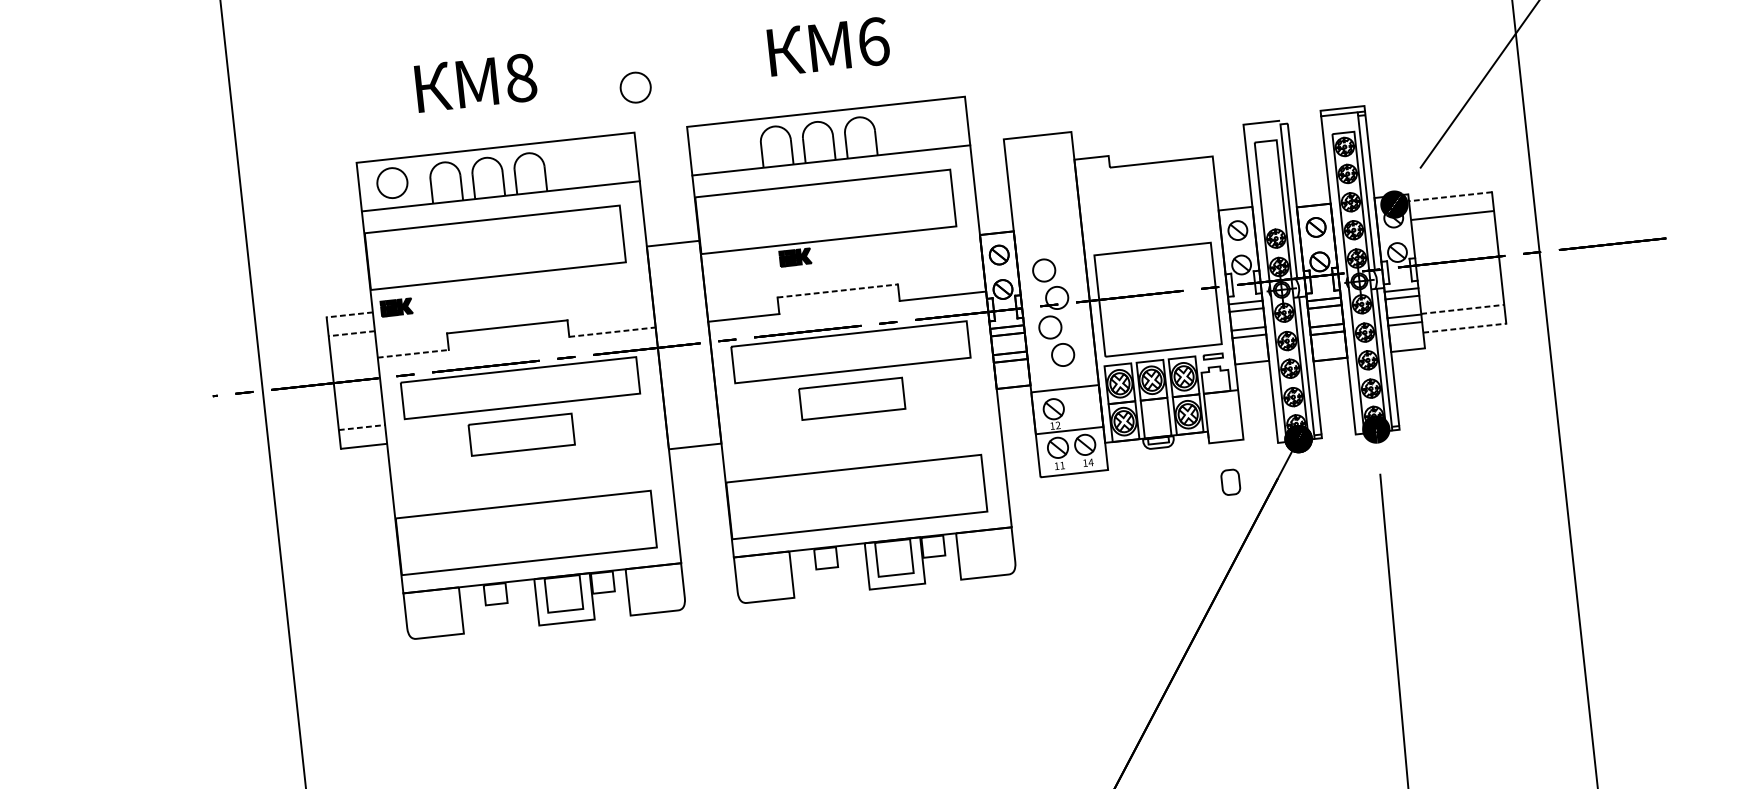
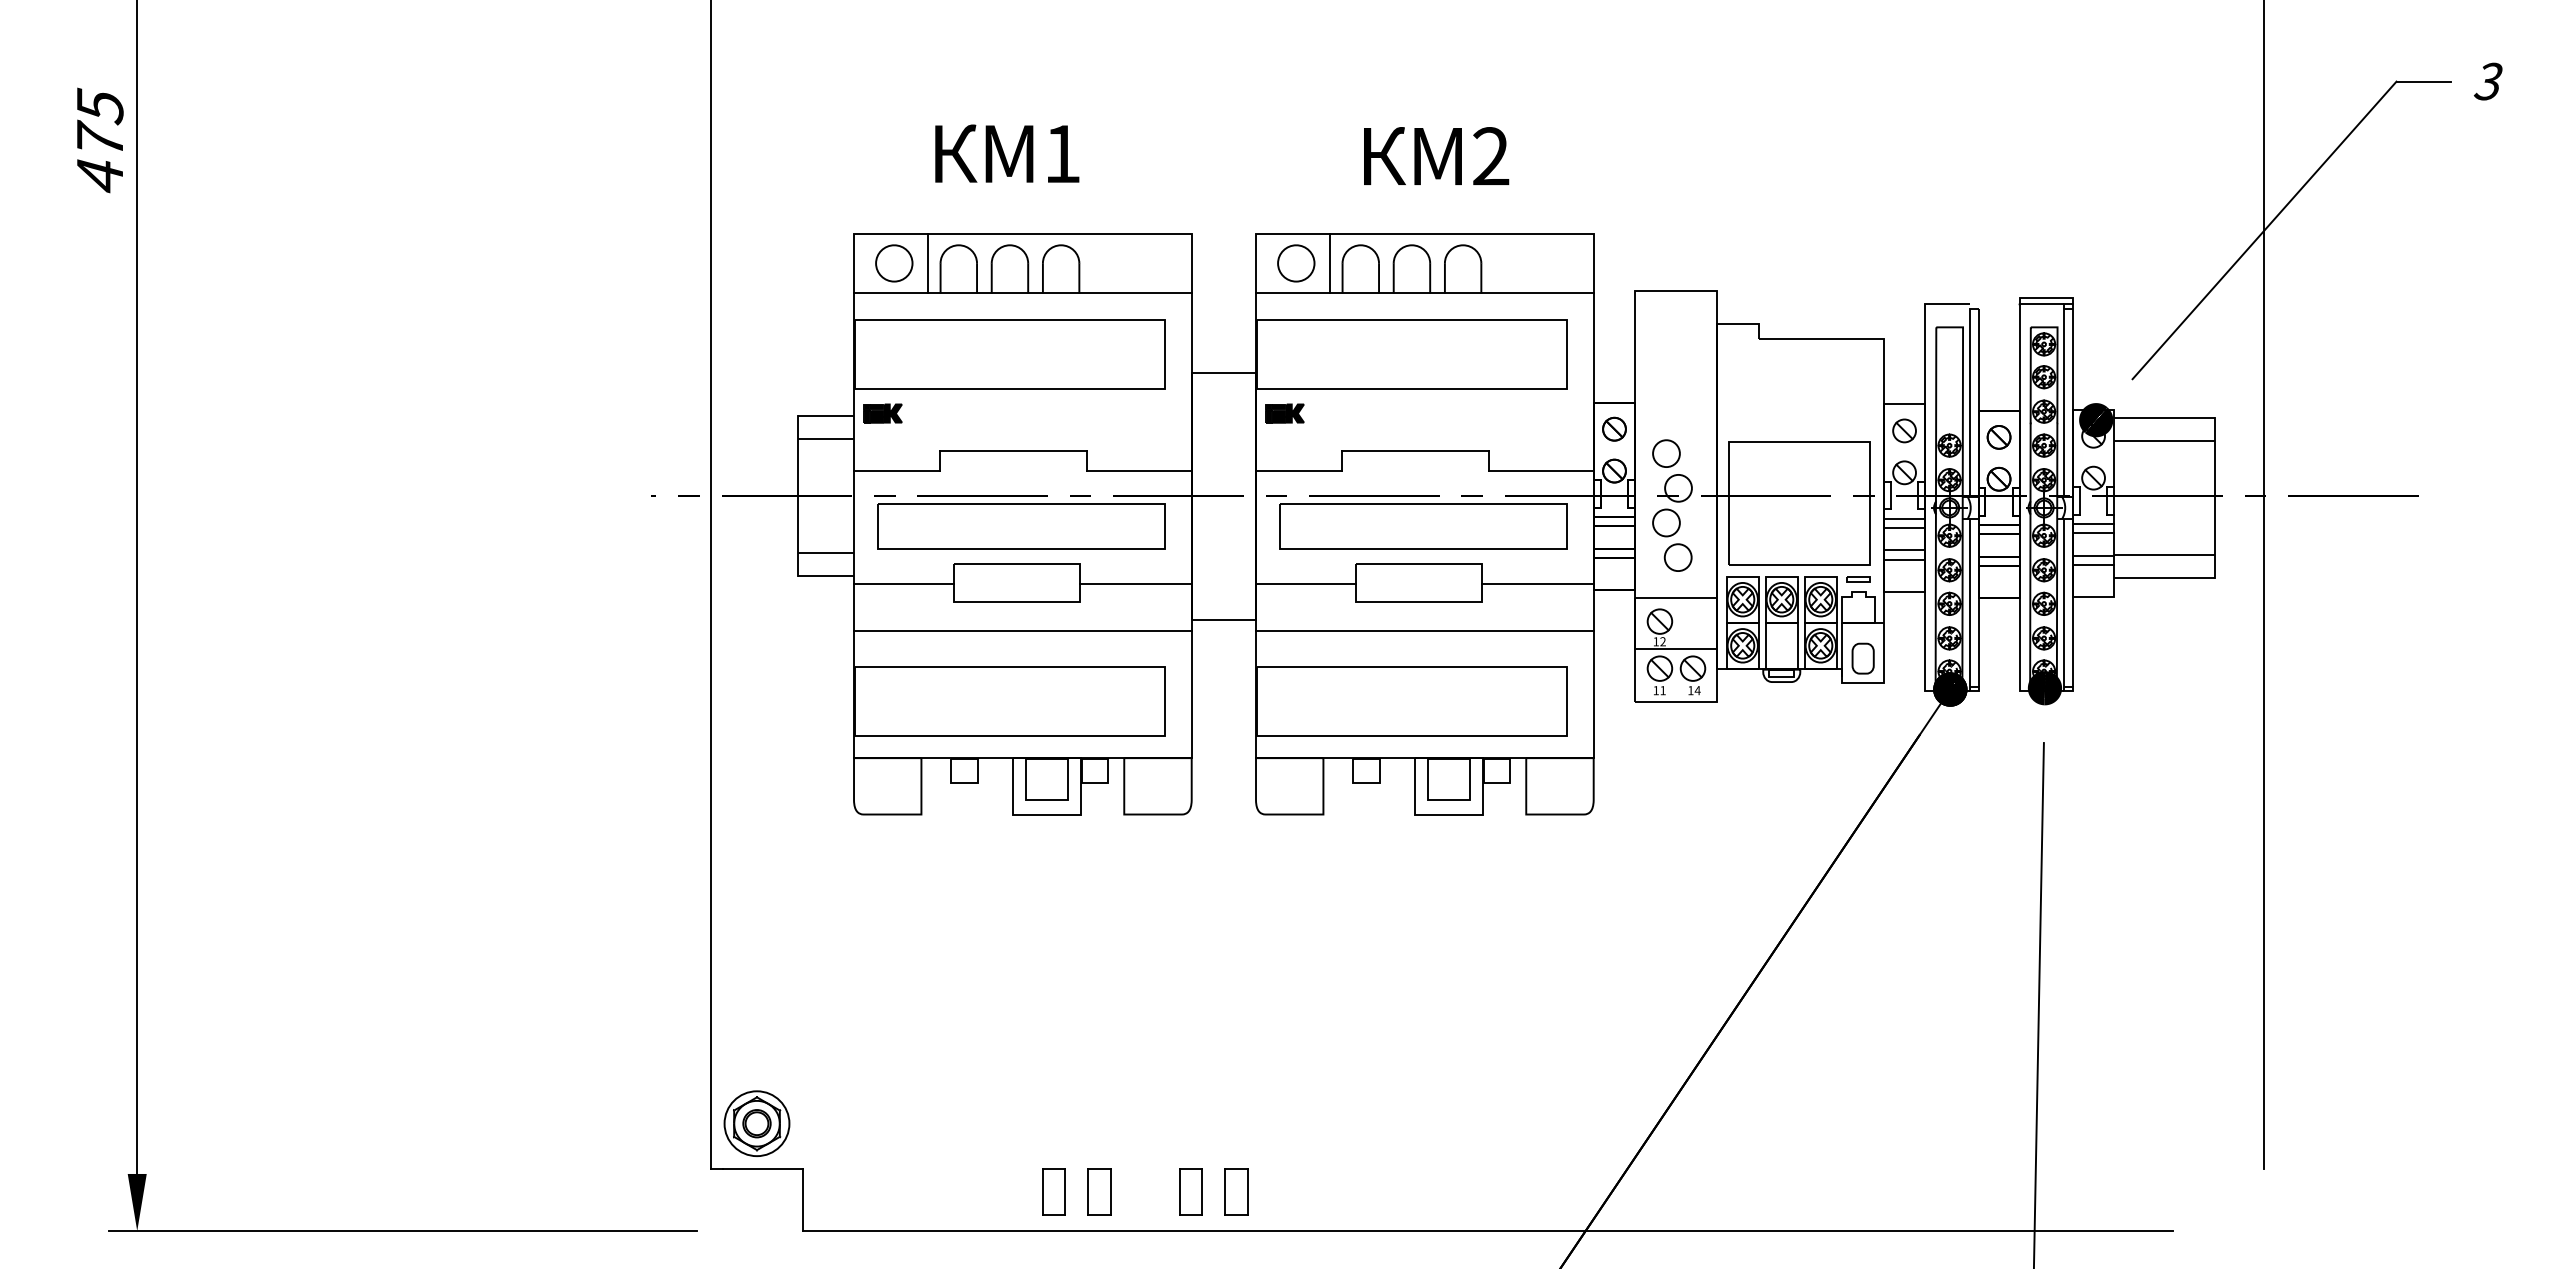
text: (873, 41) -> (1491, 156), 6 -> 2
text: (520, 77) -> (1062, 153), 8 -> 1
part: (635, 87) -> (1296, 263), moved
line: (750, 144) -> (1329, 263), added
line: (419, 180) -> (927, 263), added
line: (1450, 197) -> (2164, 418), dashed -> solid
part: (794, 257) -> (1284, 413), moved
line: (838, 291) -> (1416, 451), dashed -> solid
line: (1463, 309) -> (2165, 555), dashed -> solid
line: (349, 315) -> (825, 416), dashed -> solid
line: (1465, 327) -> (2165, 577), dashed -> solid
line: (612, 332) -> (1139, 471), dashed -> solid
line: (351, 333) -> (825, 439), dashed -> solid
line: (413, 353) -> (897, 471), dashed -> solid
line: (949, 388) -> (1537, 583), added
line: (759, 409) -> (1305, 583), added
line: (619, 424) -> (1135, 583), added
line: (362, 427) -> (826, 553), dashed -> solid
line: (861, 437) -> (1424, 630), added
line: (428, 445) -> (903, 583), added
line: (530, 473) -> (1022, 630), added
part: (1230, 482) -> (1862, 658), moved

